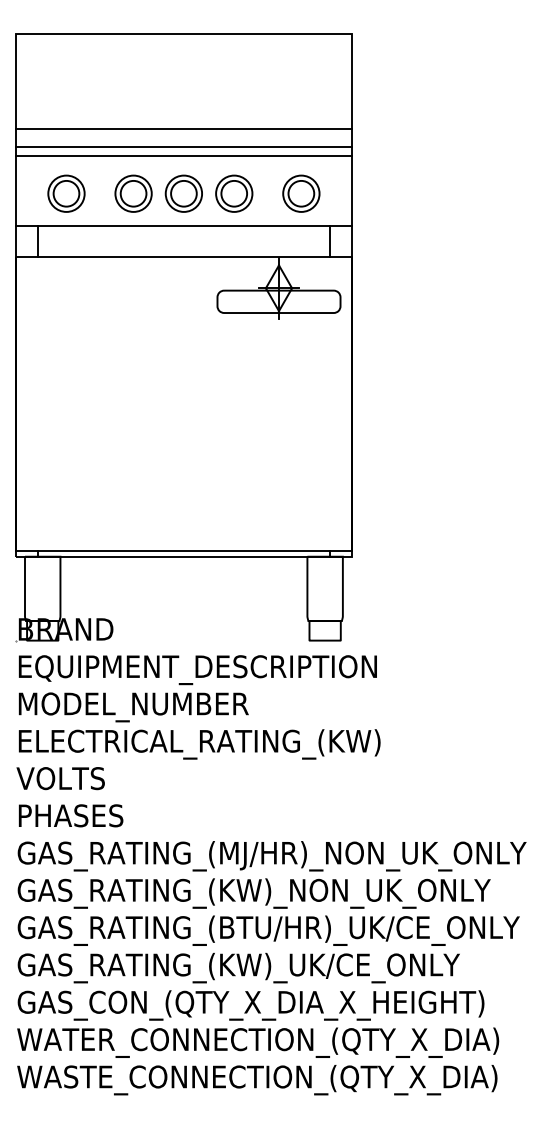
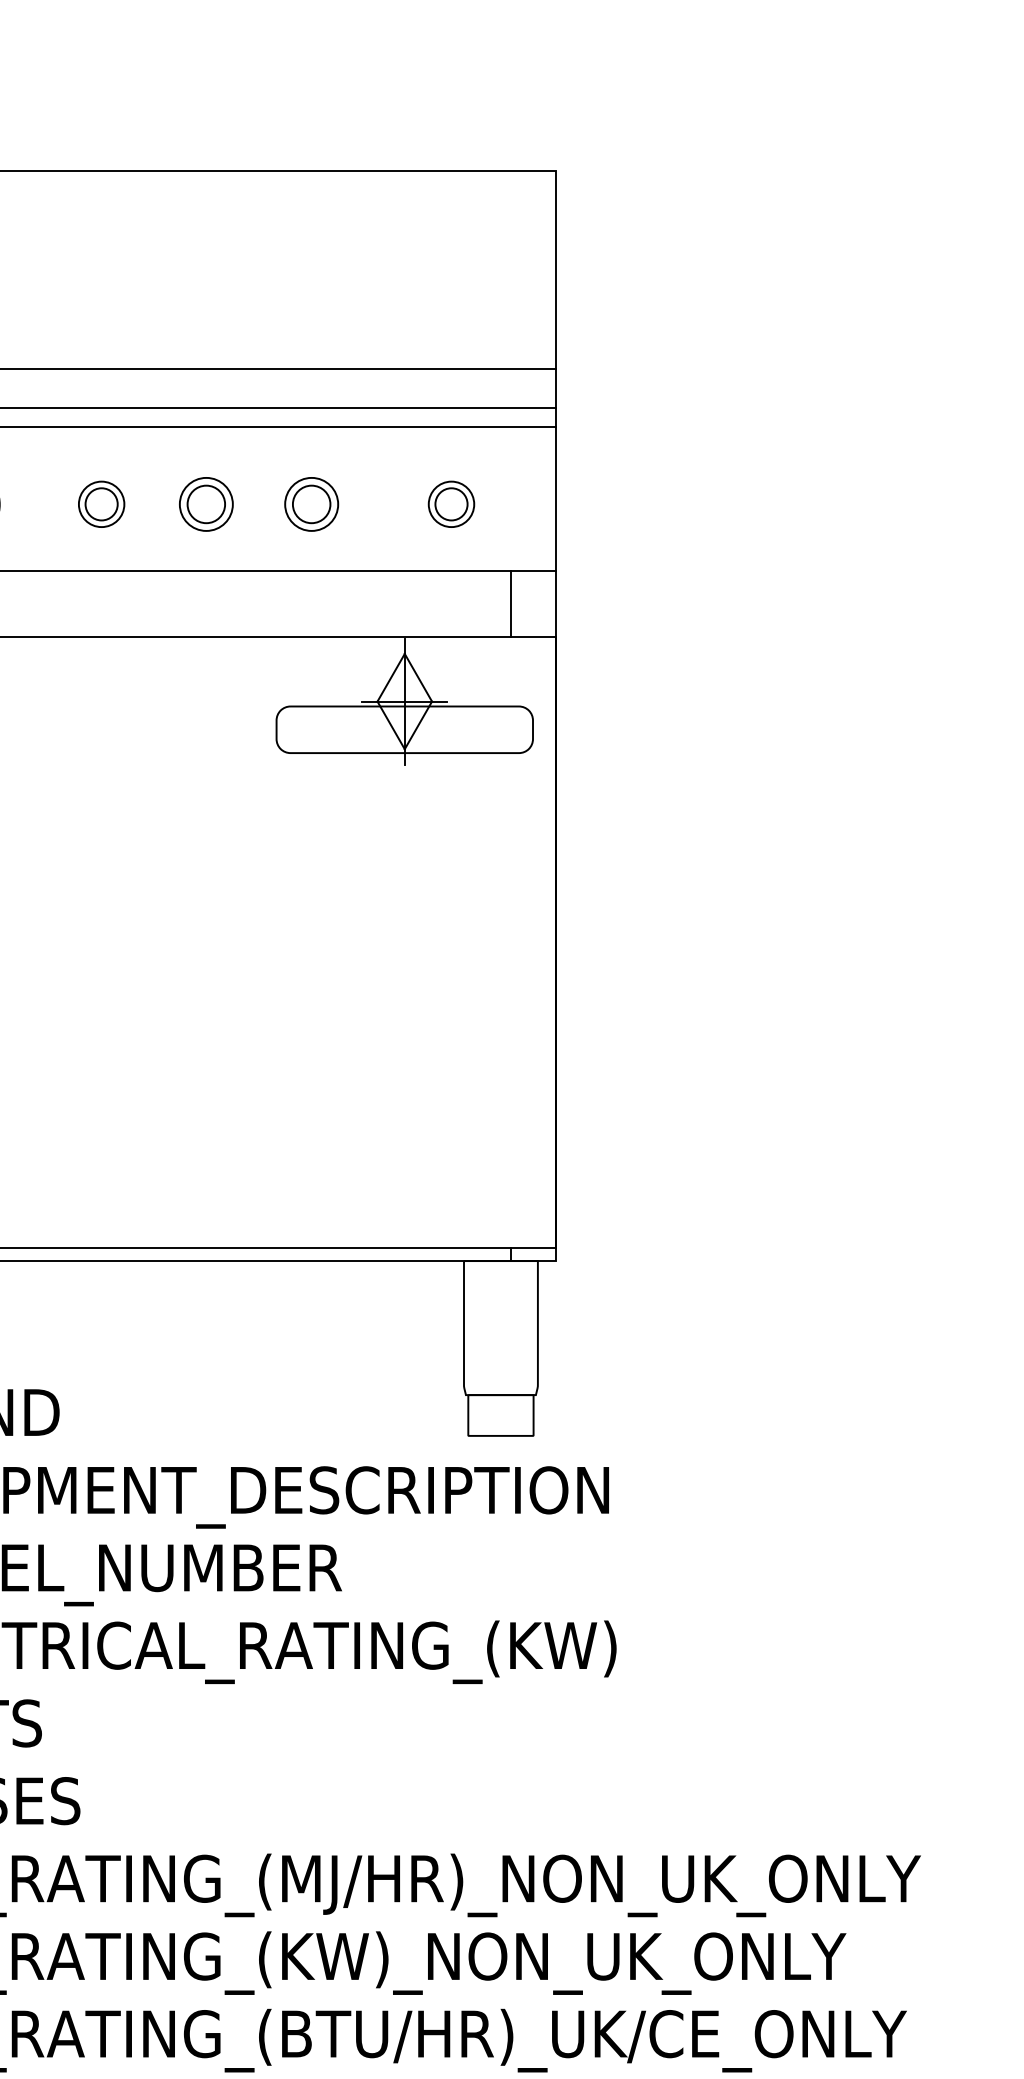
part: (133, 193) -> (101, 504), size x0.6
part: (183, 193) -> (205, 504), size x0.7
part: (234, 193) -> (312, 504), size x0.7
part: (301, 193) -> (451, 504), size x0.6

